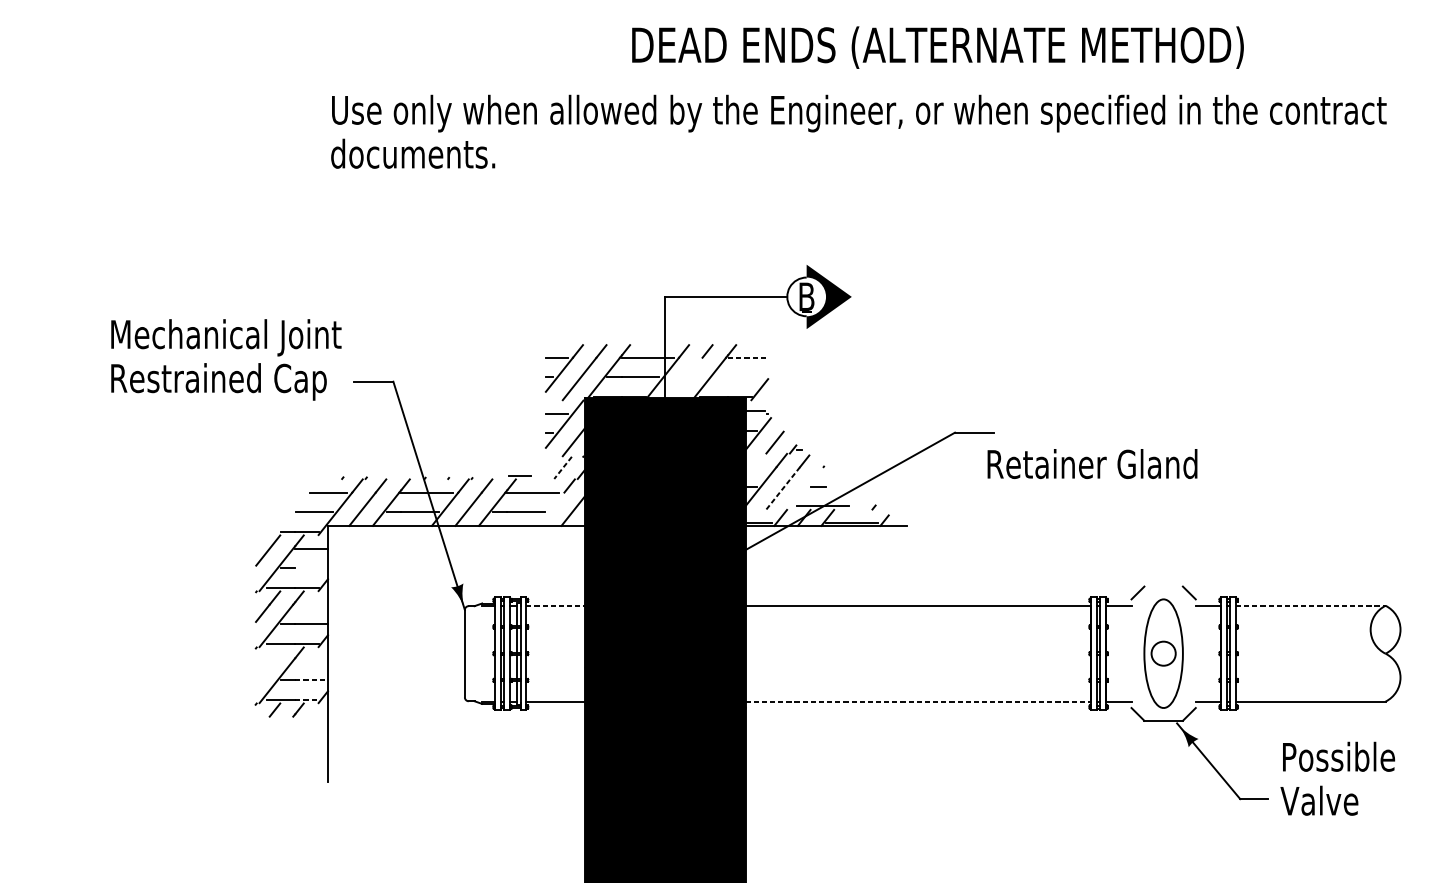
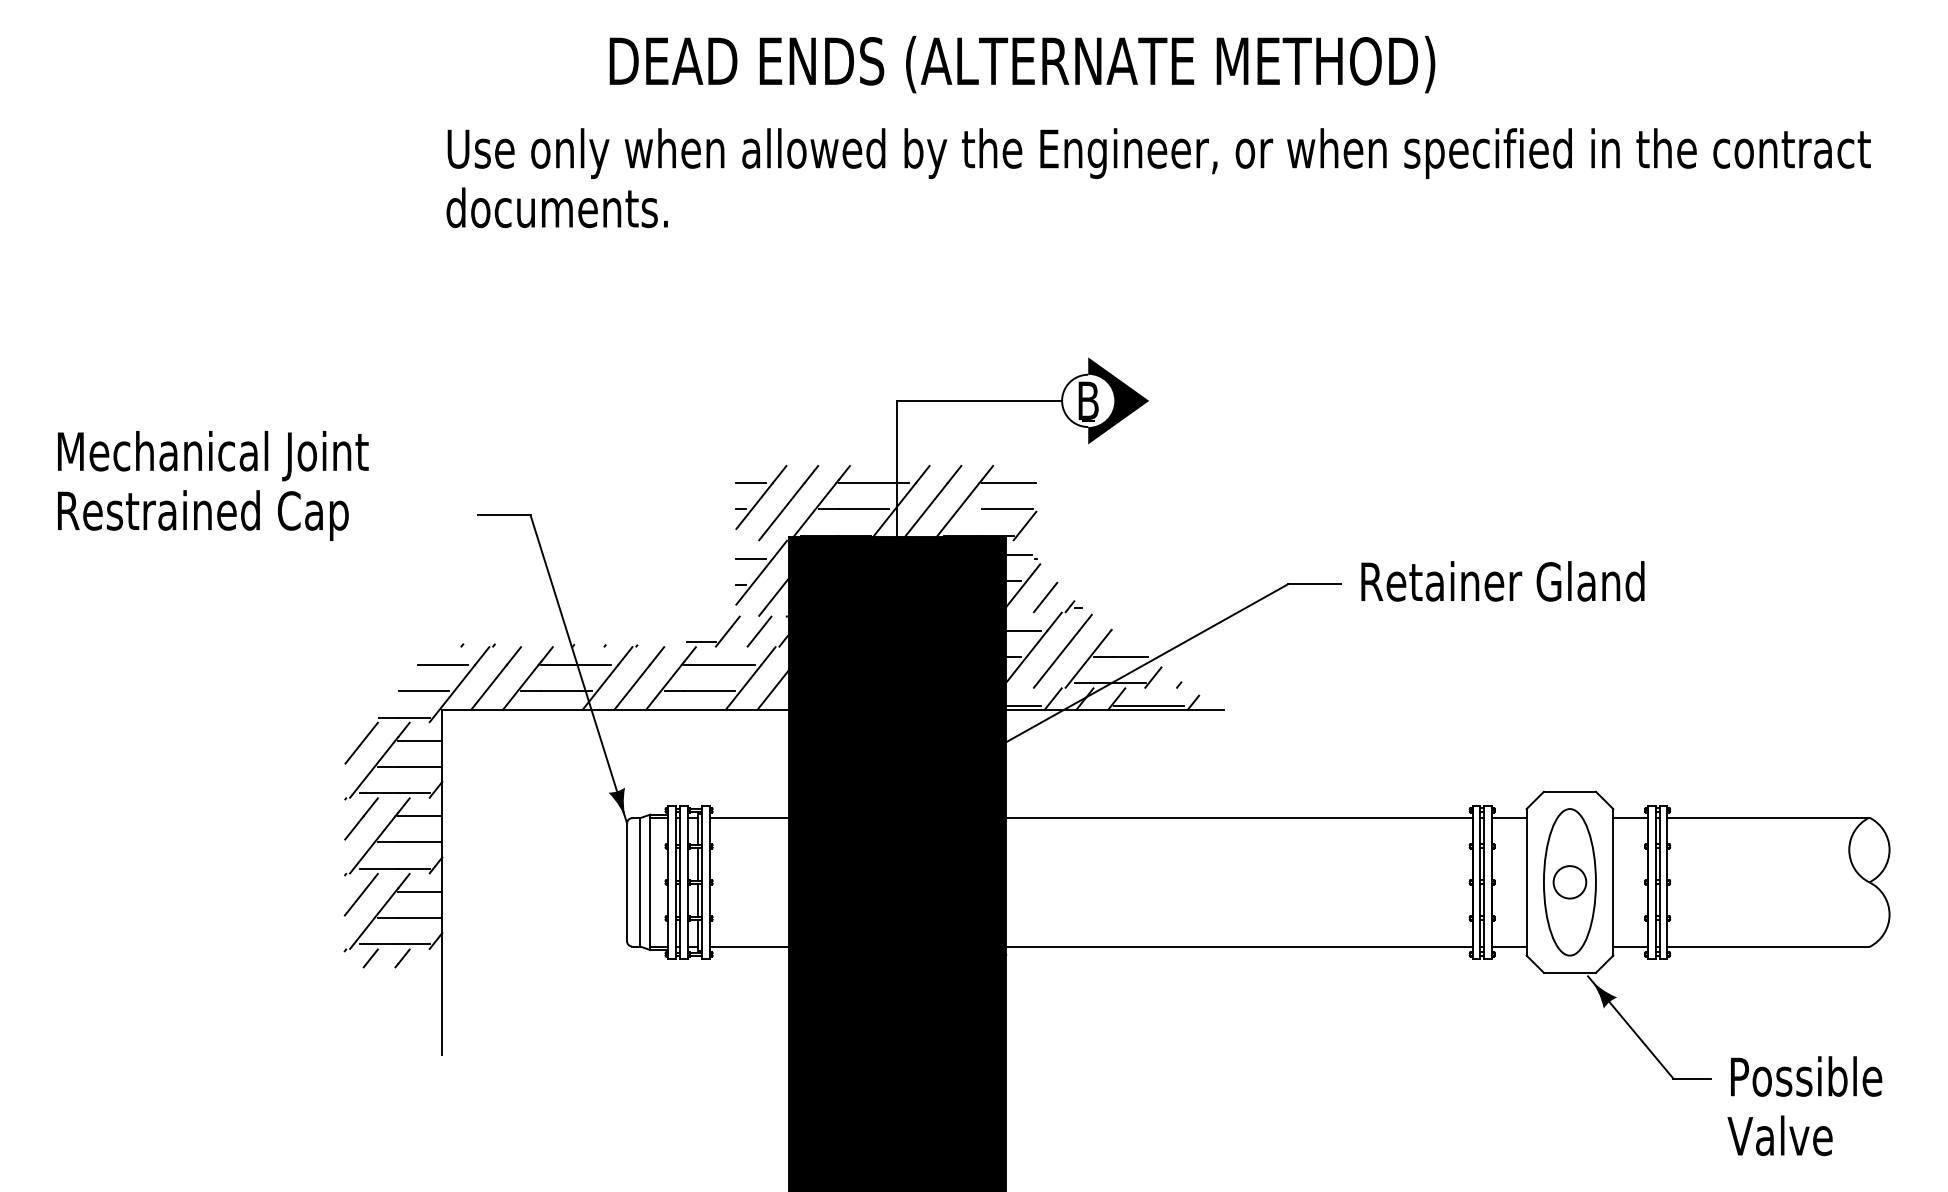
text: (938, 47) -> (1022, 64), moved
line: (748, 358) -> (1009, 483), dashed -> solid
text: (226, 359) -> (213, 485), moved
line: (746, 377) -> (1007, 509), added
line: (686, 378) -> (925, 510), added
text: (1092, 464) -> (1502, 581), moved
line: (539, 467) -> (727, 631), added
line: (757, 467) -> (1022, 630), added
line: (563, 468) -> (759, 632), dashed -> solid
line: (837, 486) -> (1130, 656), added
line: (806, 487) -> (1088, 658), added
line: (783, 488) -> (1056, 659), dashed -> solid
line: (855, 501) -> (1153, 677), added
line: (551, 508) -> (743, 686), added
line: (311, 567) -> (420, 766), added
line: (1163, 586) -> (1569, 791), added
line: (311, 604) -> (420, 816), added
line: (555, 605) -> (749, 817), dashed -> solid
line: (1310, 605) -> (1768, 817), dashed -> solid
line: (474, 653) -> (640, 882), added
line: (482, 653) -> (650, 882), added
line: (1131, 653) -> (1526, 882), added
line: (1195, 653) -> (1613, 882), added
line: (311, 660) -> (420, 891), added
line: (267, 662) -> (360, 894), added
line: (311, 680) -> (420, 918), dashed -> solid
line: (307, 699) -> (414, 944), dashed -> solid
line: (918, 701) -> (1239, 947), dashed -> solid
text: (1337, 779) -> (1804, 1106), moved

